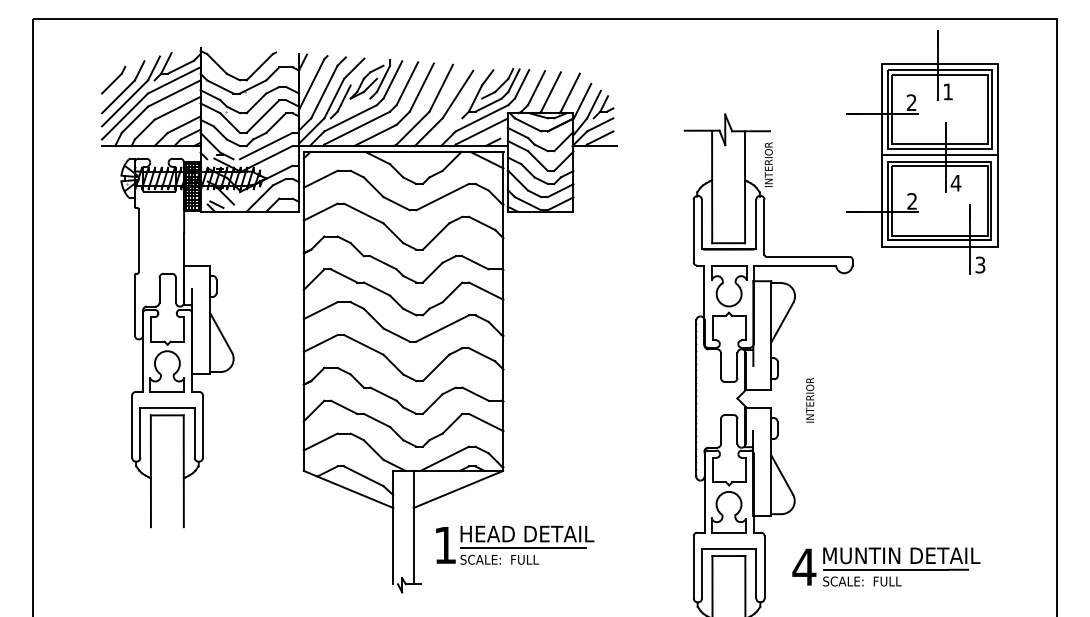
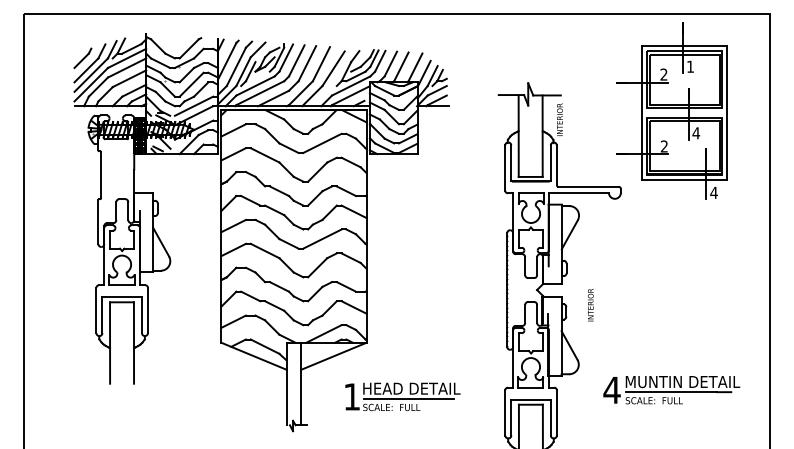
line: (940, 155) -> (684, 113), removed
text: (980, 264) -> (714, 192), 3 -> 4
text: (810, 399) -> (591, 304), moved
part: (515, 544) -> (403, 396), moved
part: (886, 566) -> (671, 389), moved

